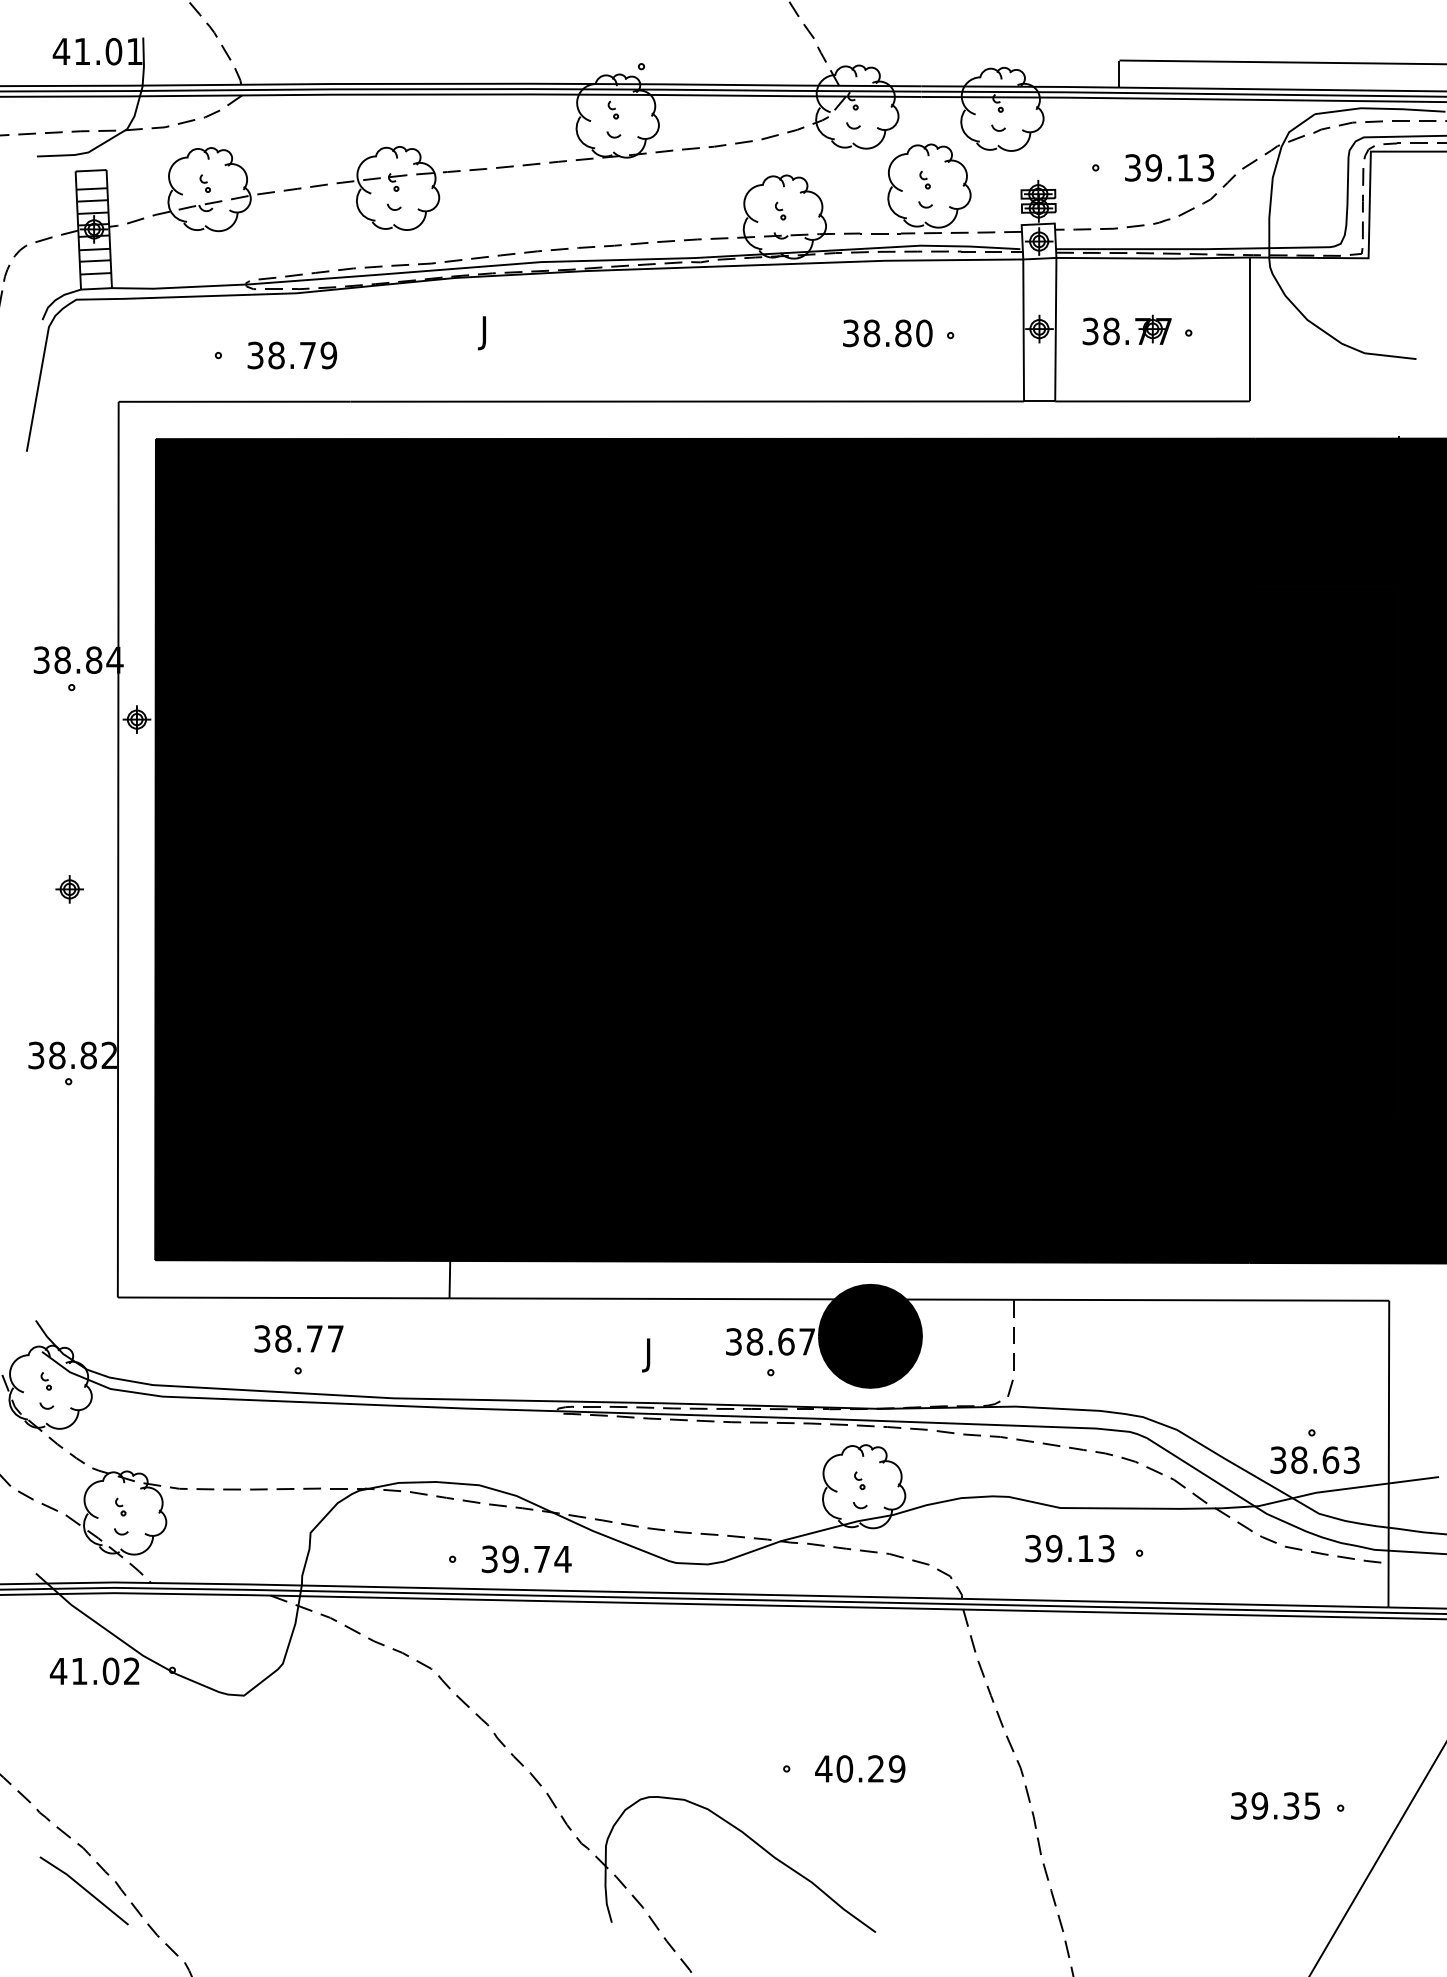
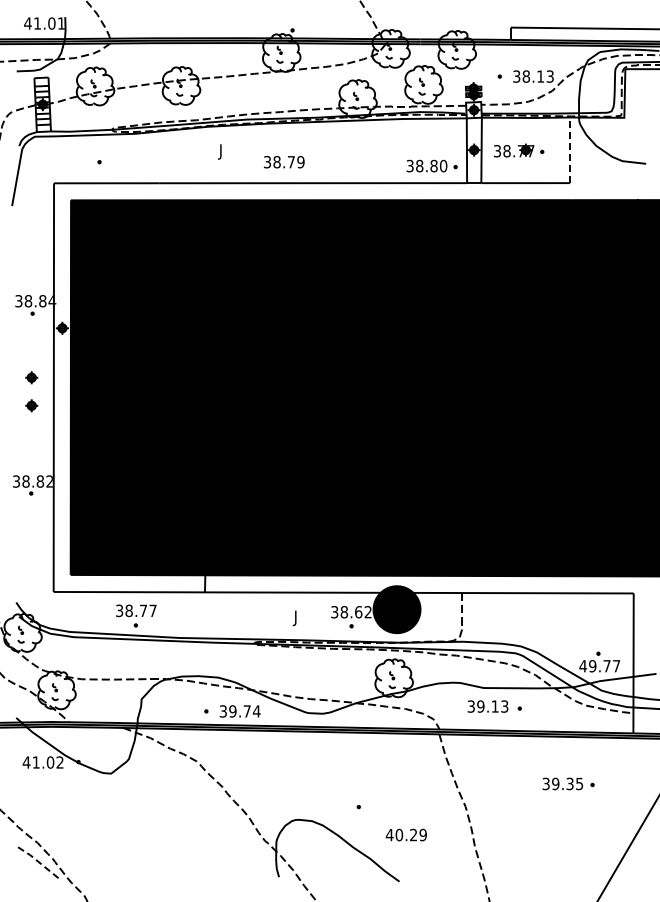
text: (1154, 167) -> (526, 76), 39.13 -> 38.13
line: (1250, 329) -> (570, 150), solid -> dashed
part: (897, 332) -> (431, 165), moved
text: (292, 356) -> (284, 162), moved
part: (69, 827) -> (31, 377), added
text: (805, 1342) -> (367, 612), 38.67 -> 38.62
text: (1314, 1460) -> (599, 666), 38.63 -> 49.77
text: (858, 1767) -> (405, 834), moved
part: (1287, 1804) -> (568, 783), moved
line: (84, 1890) -> (38, 862), solid -> dashed

